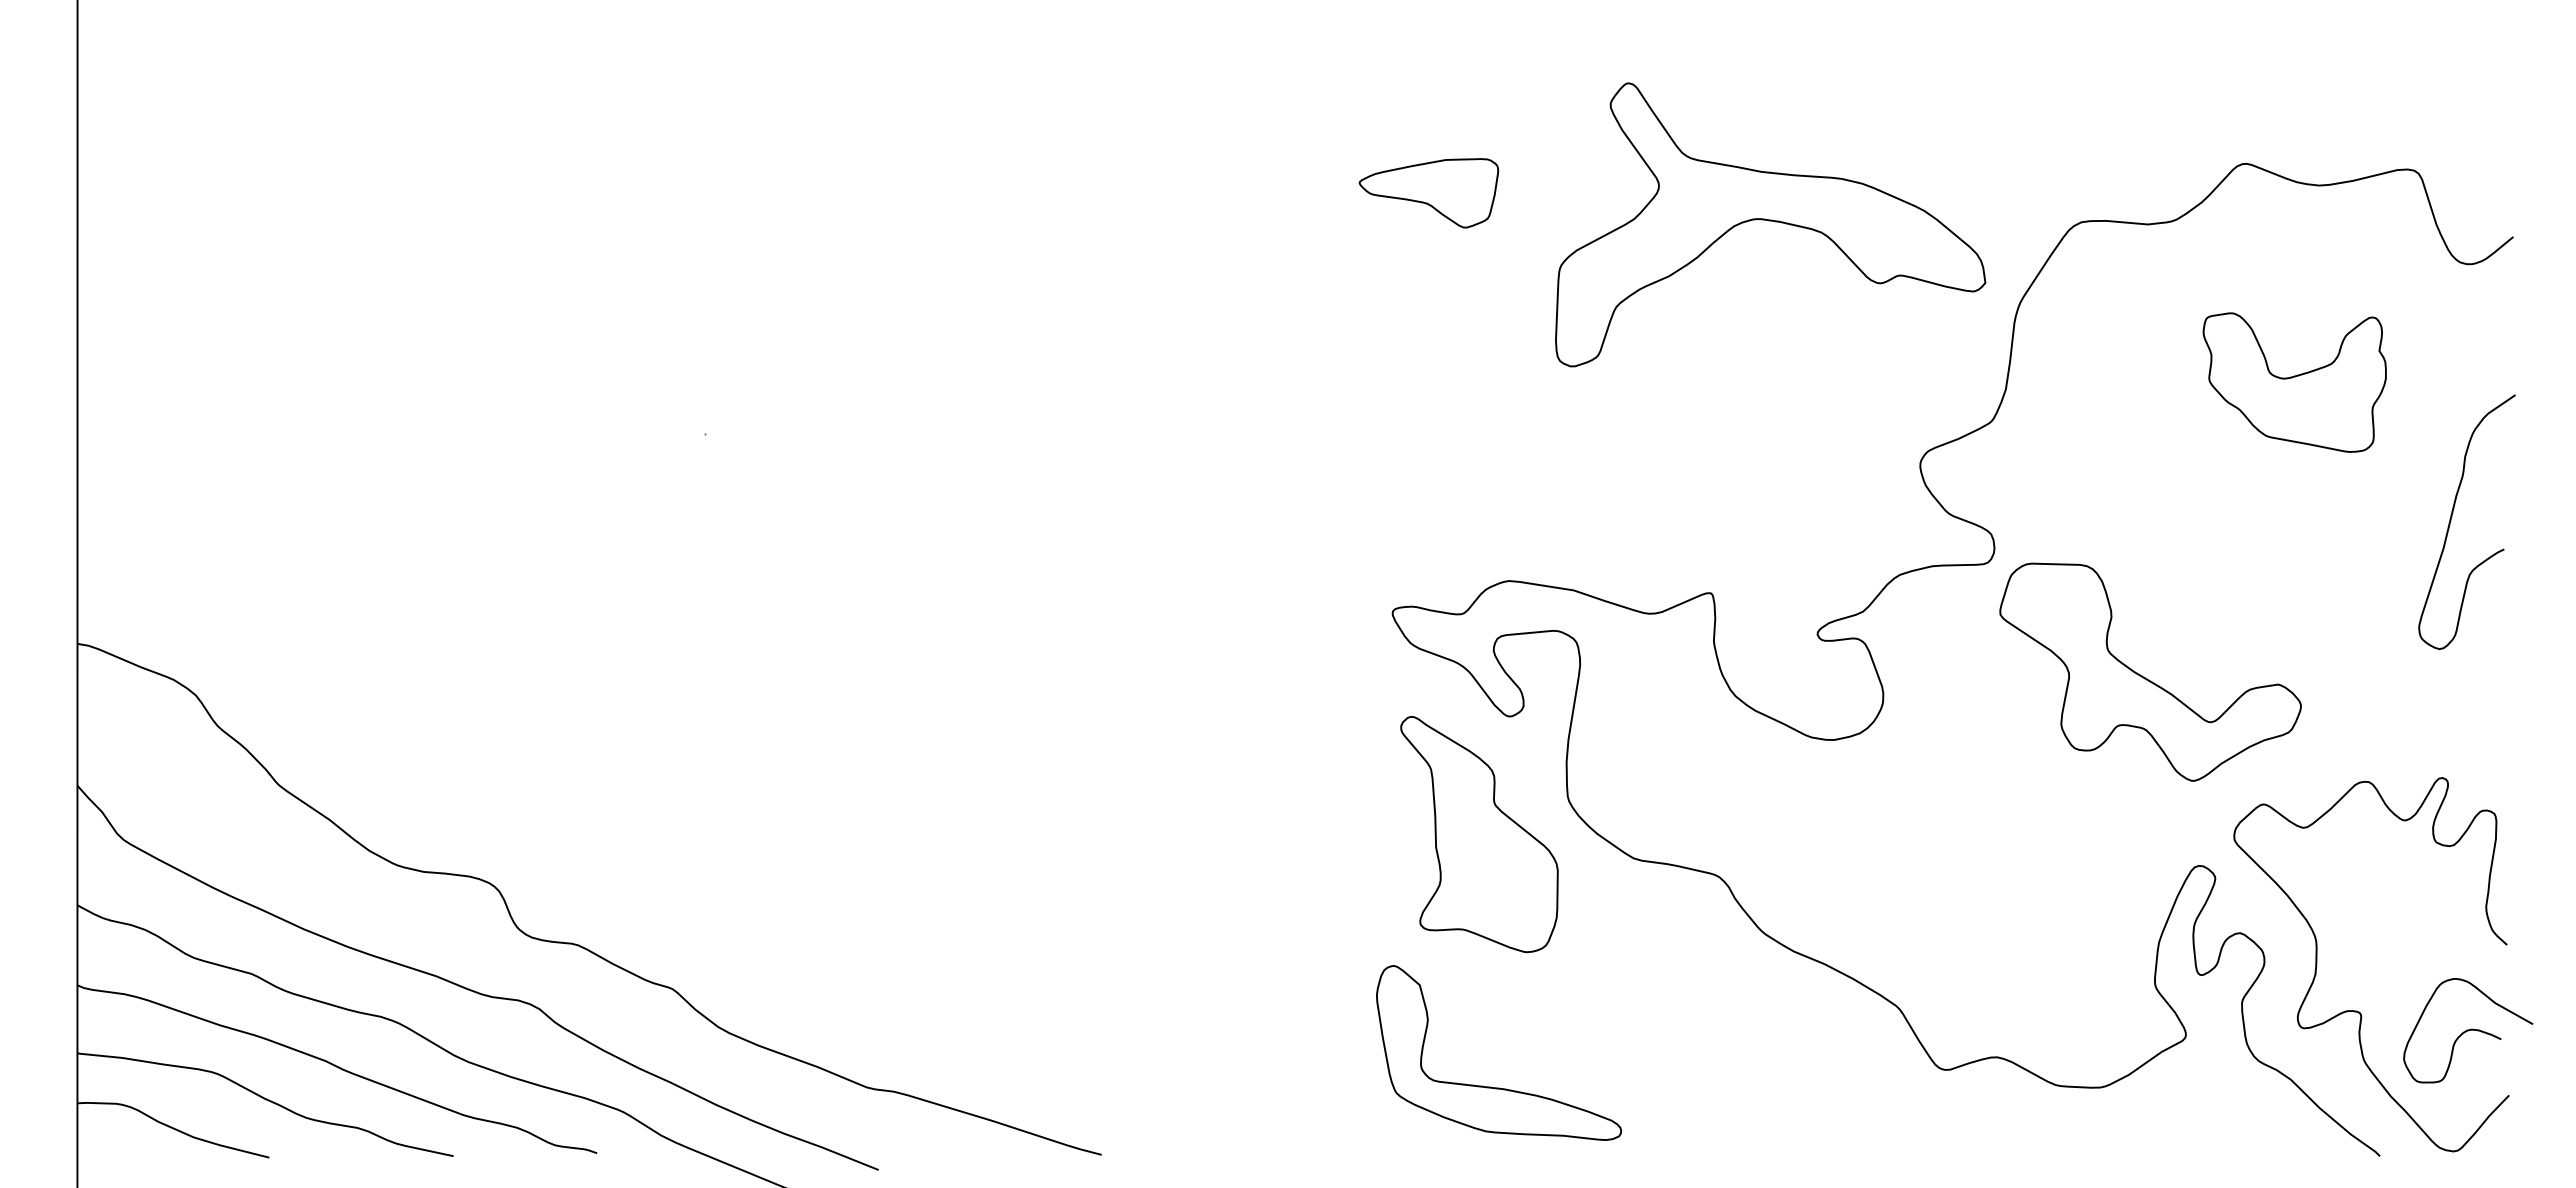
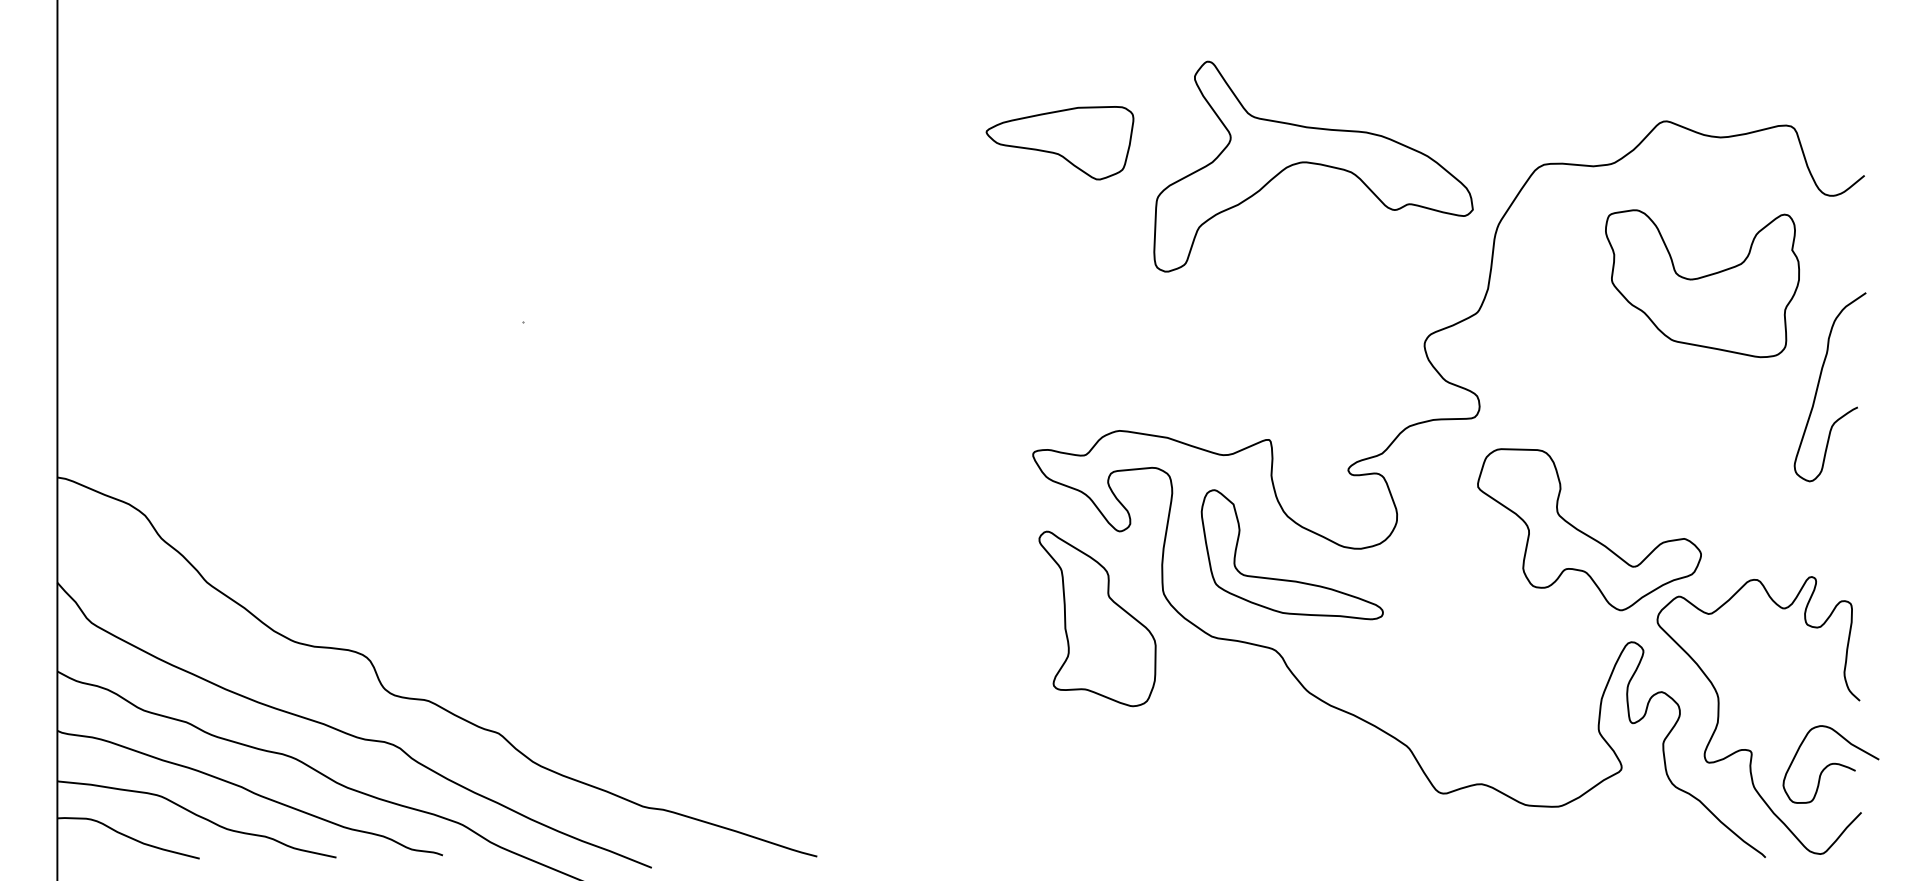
part: (1428, 193) -> (1059, 143), size x1.43
part: (2294, 382) -> (1702, 283), size x1.43
part: (2147, 678) -> (1587, 534), moved
part: (1491, 1086) -> (1286, 579), moved

